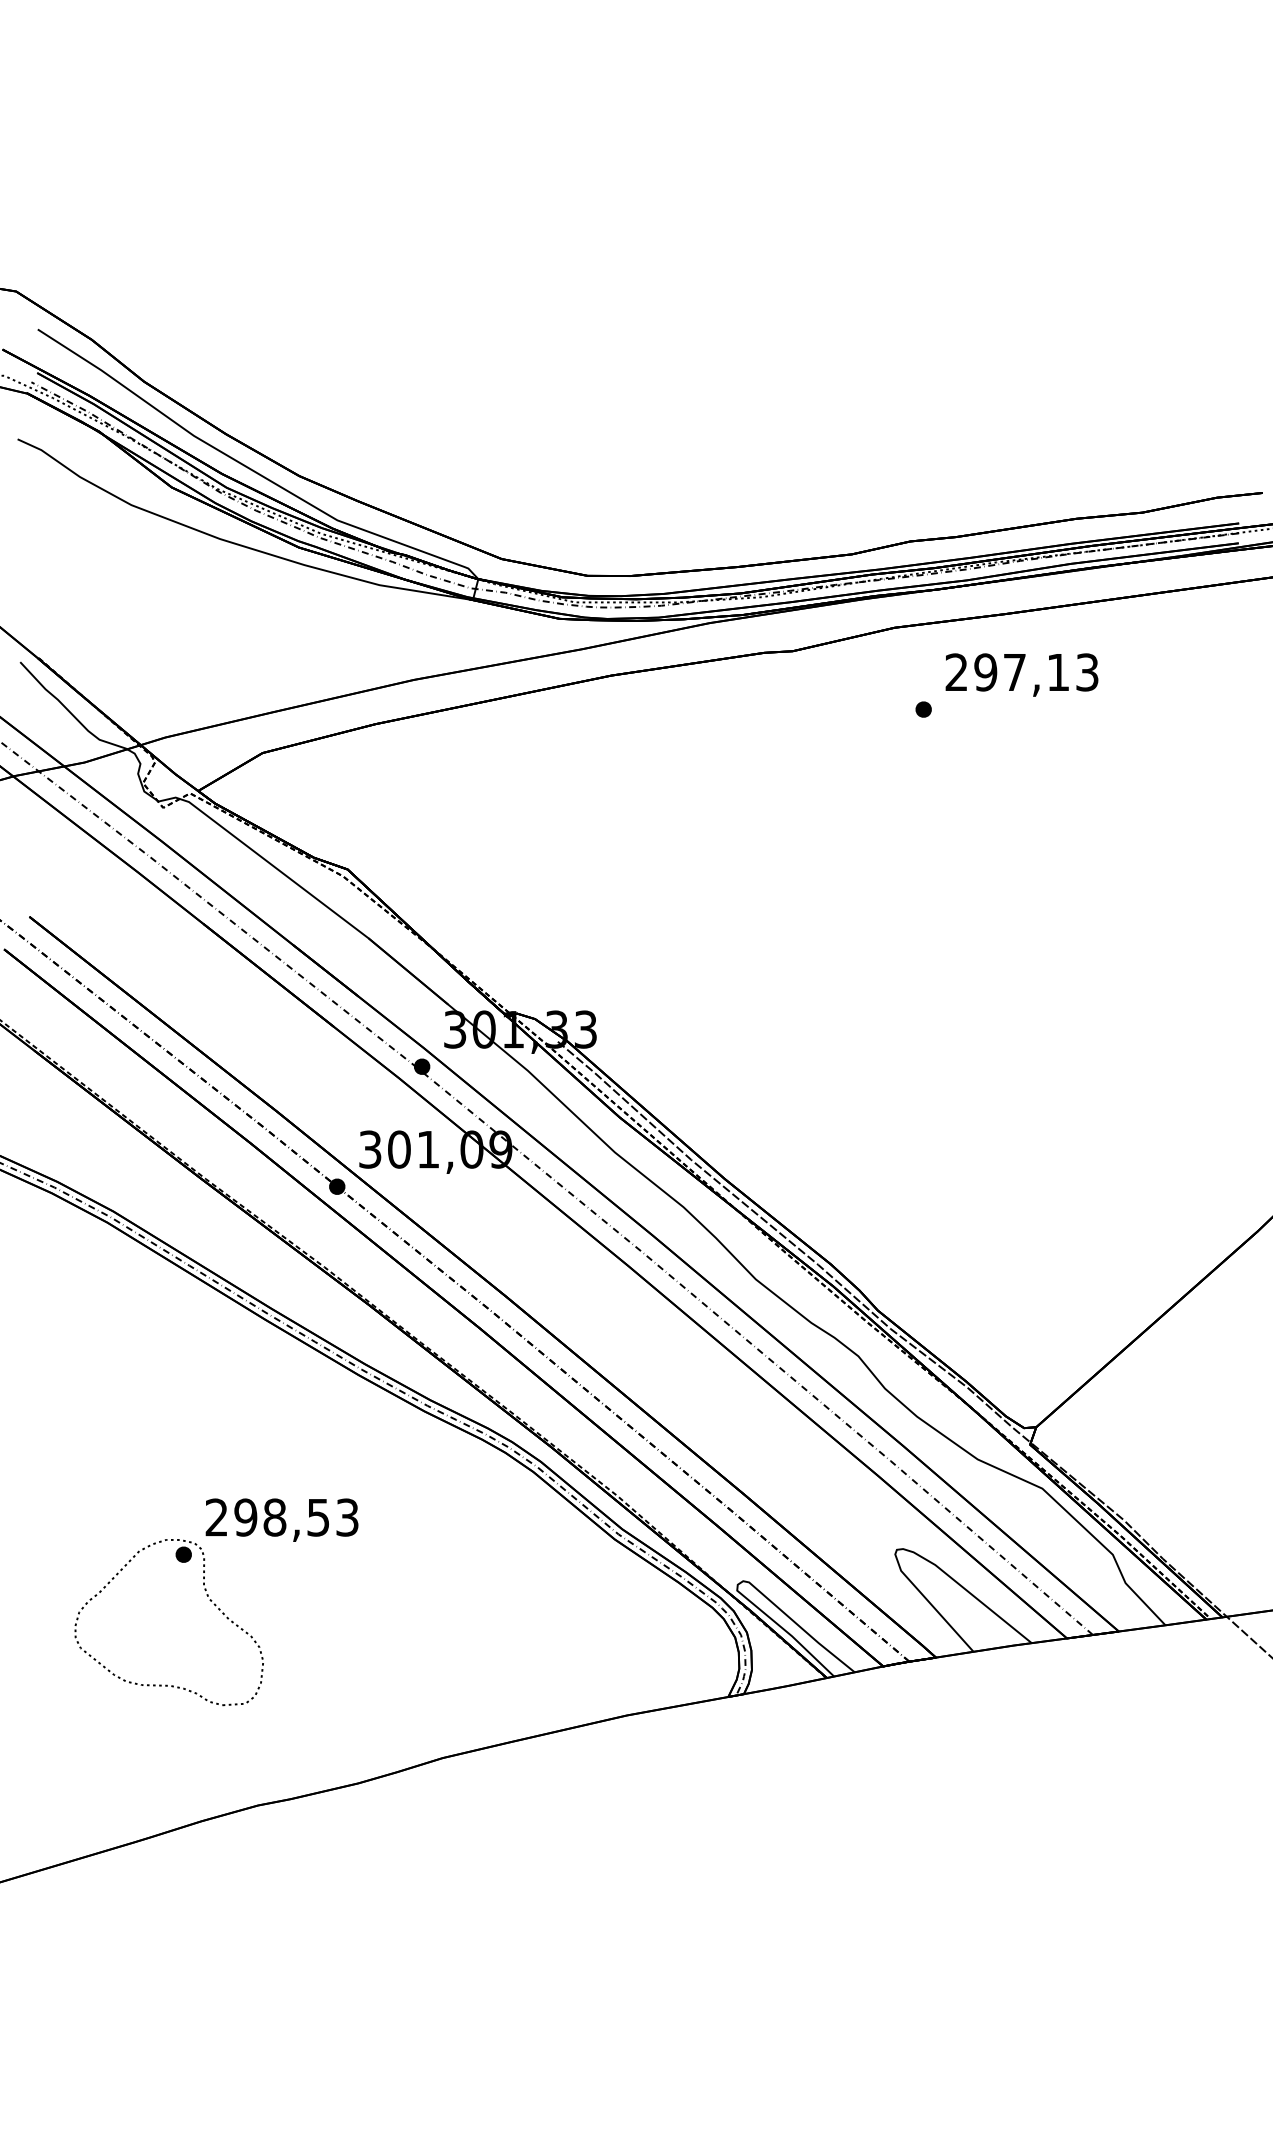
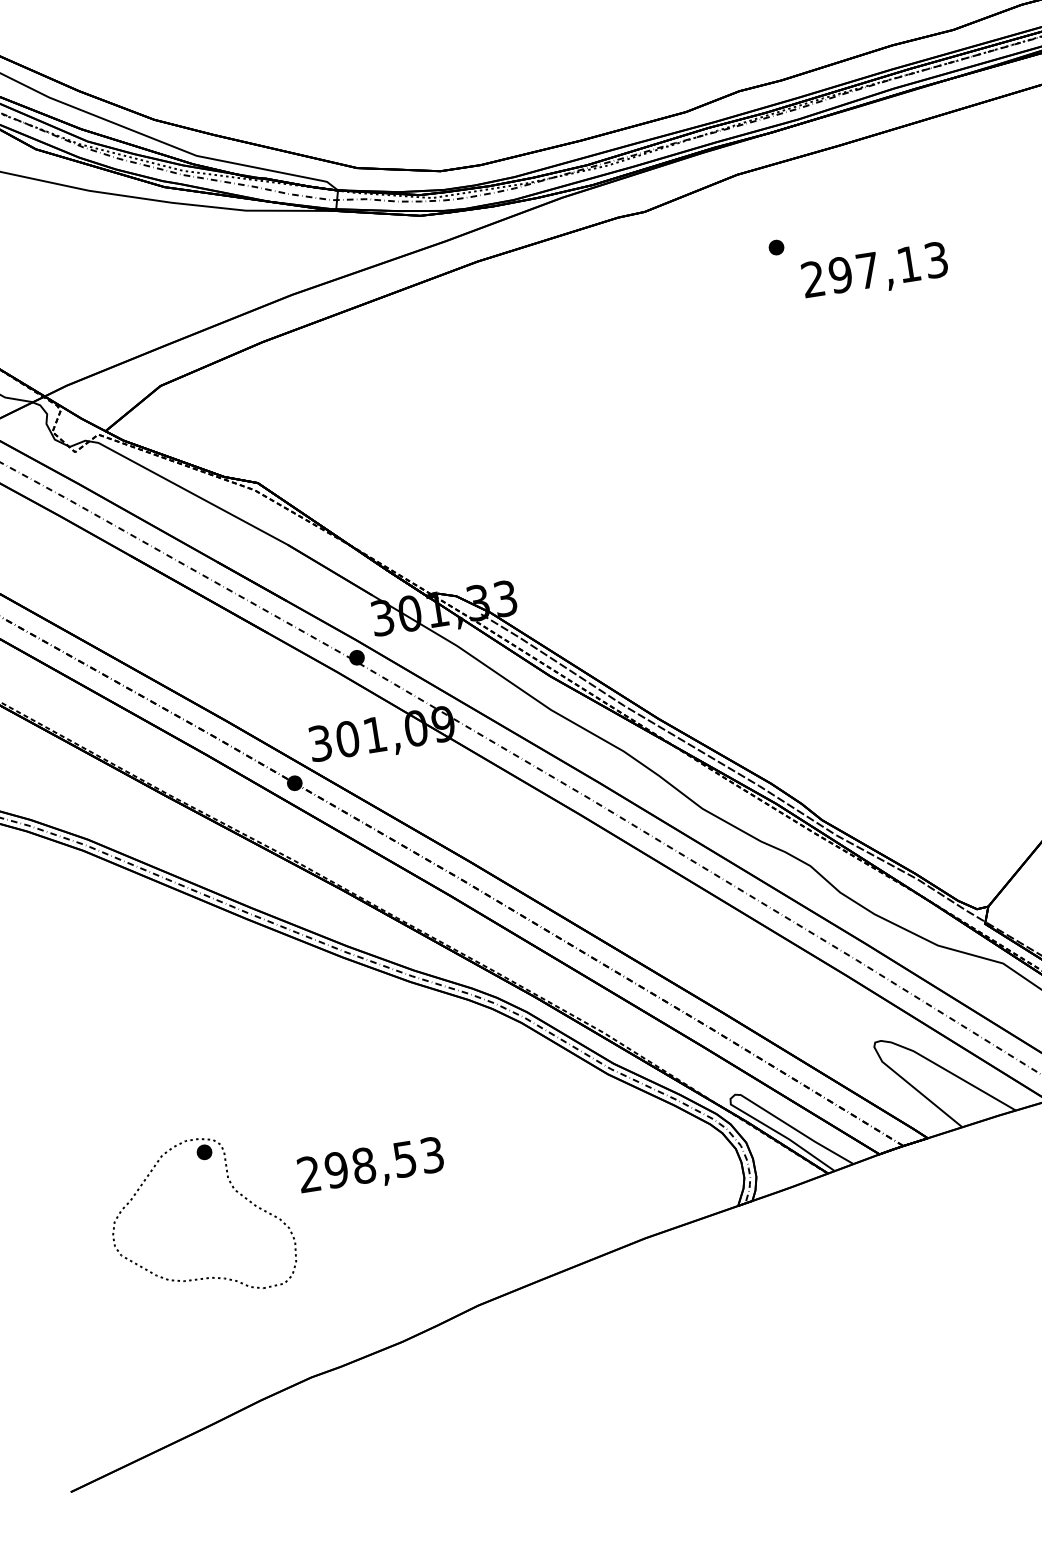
text: (1021, 674) -> (874, 271), moved
text: (281, 1519) -> (370, 1166), moved

